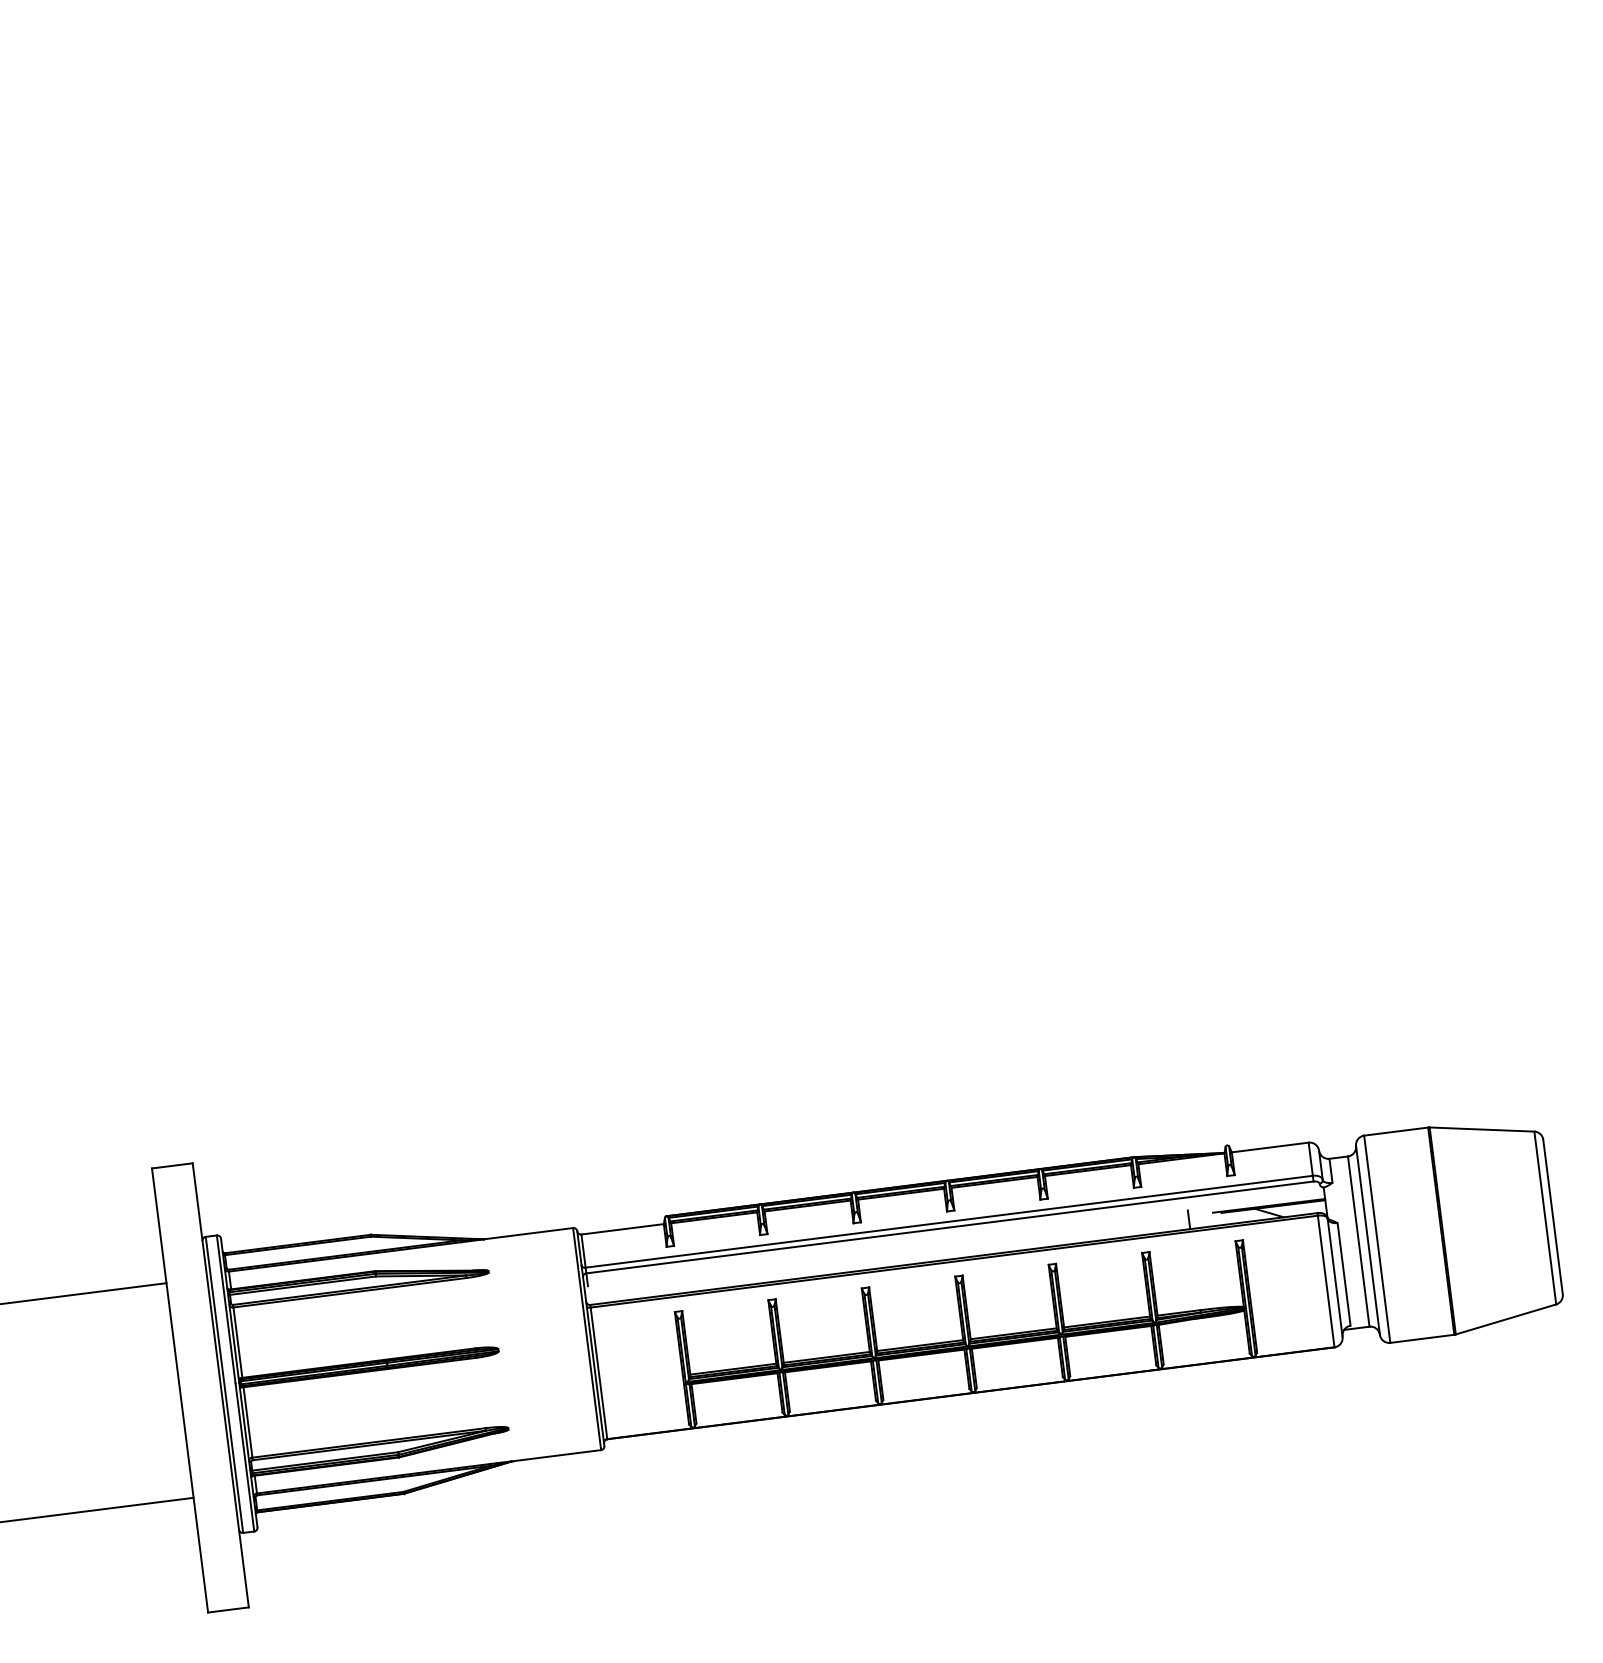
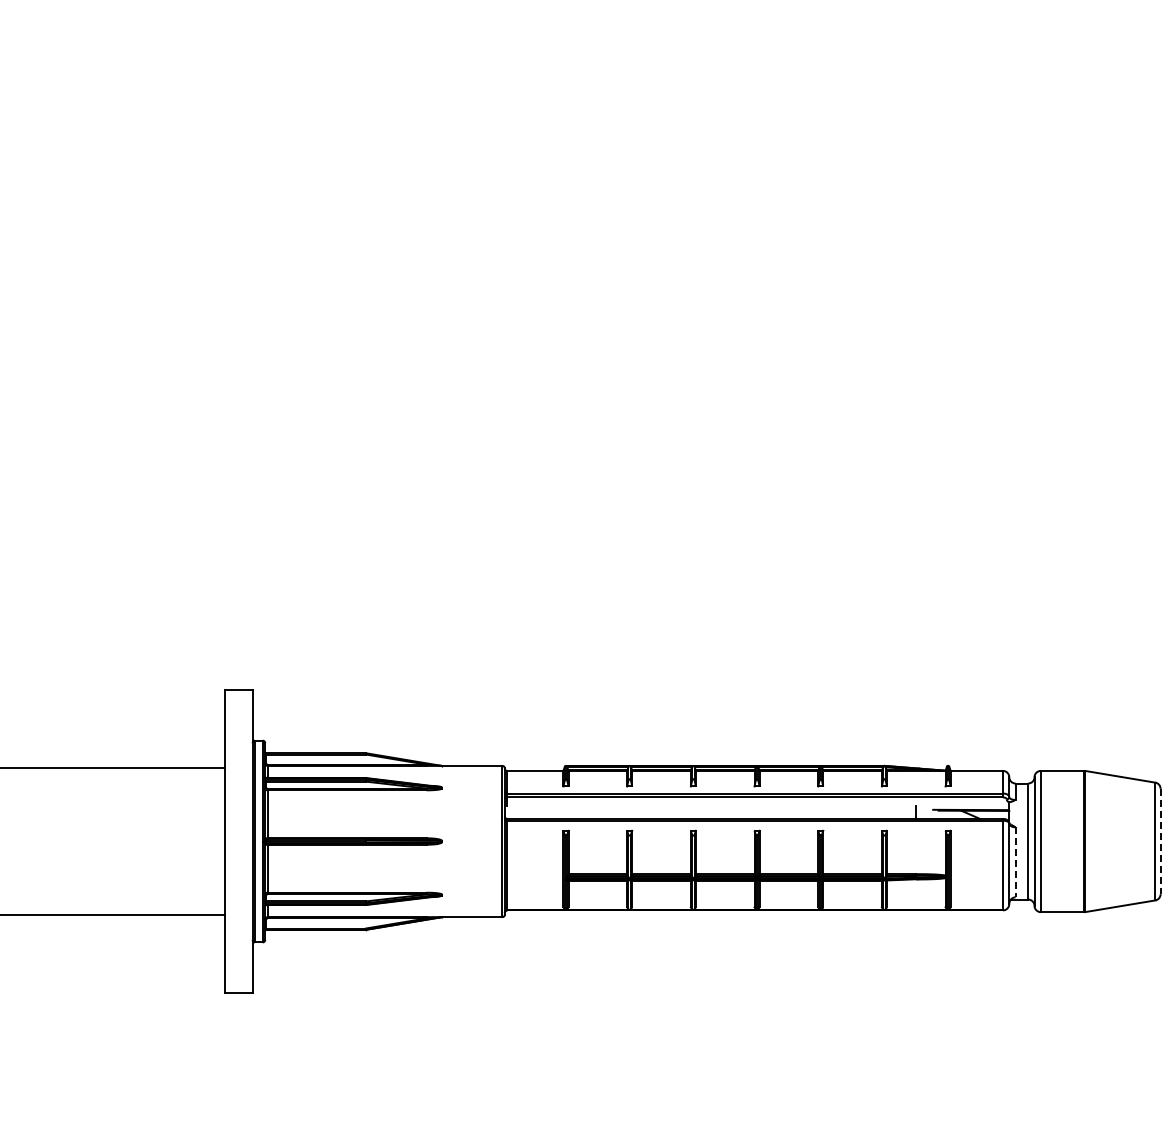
line: (1552, 1217) -> (1160, 841), solid -> dashed
line: (1343, 1274) -> (1015, 862), solid -> dashed

